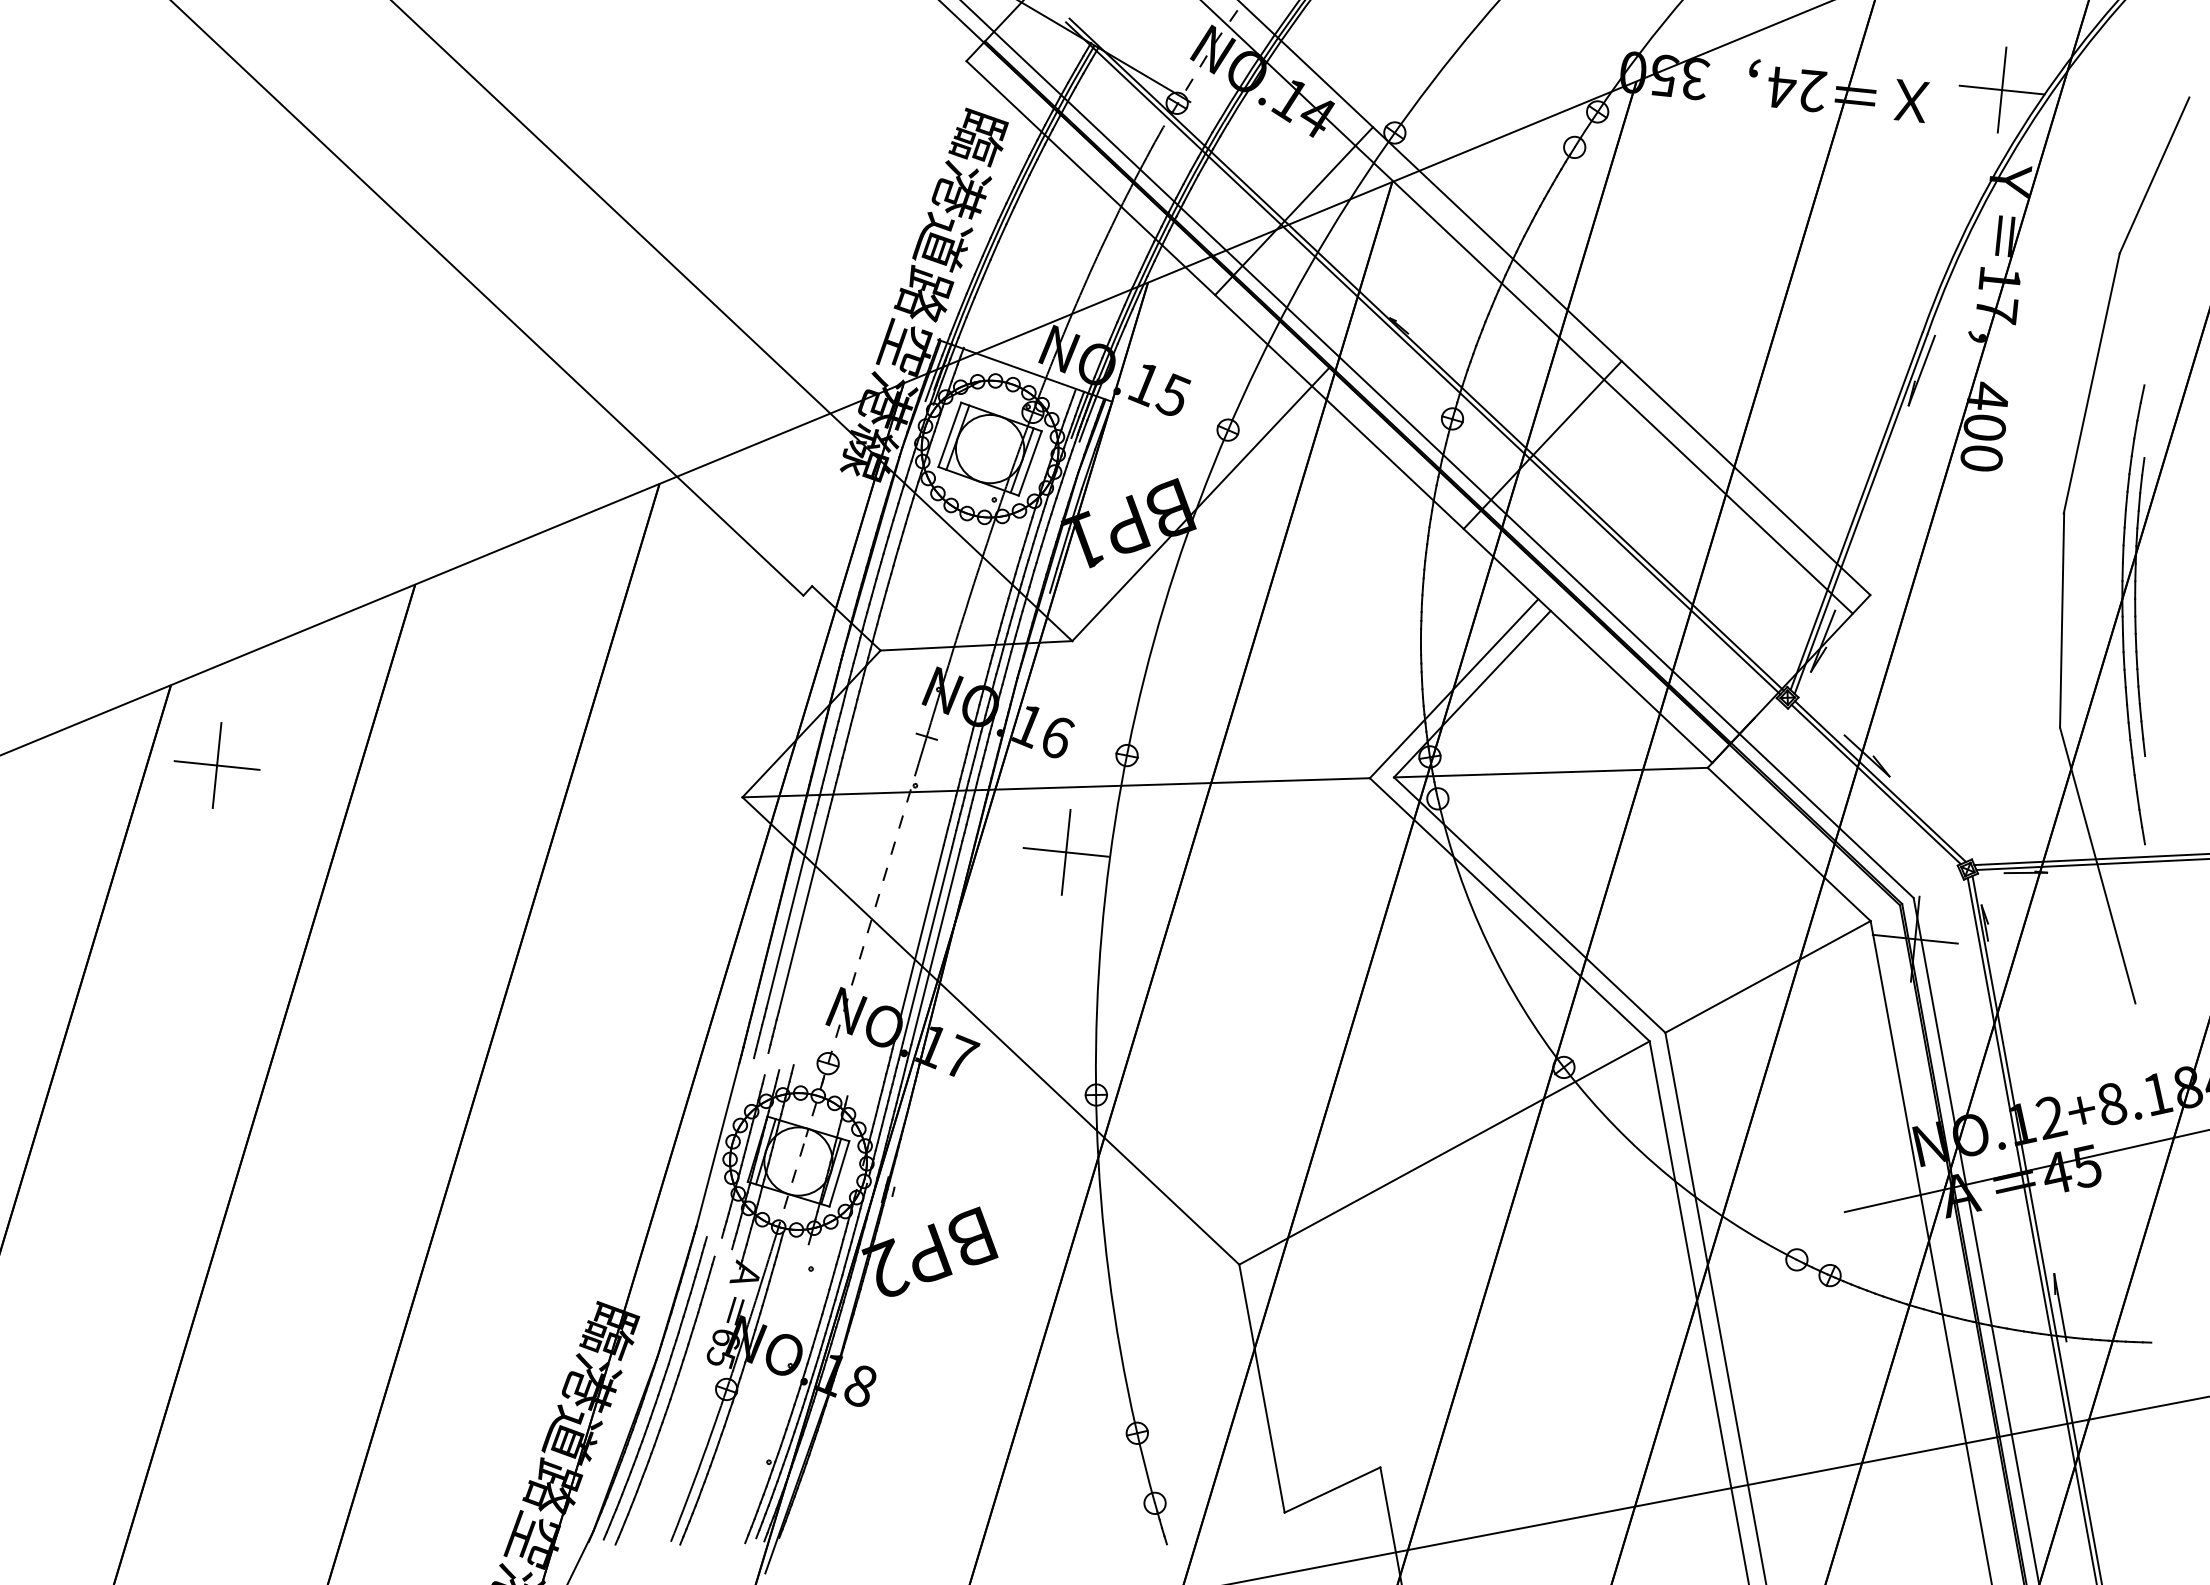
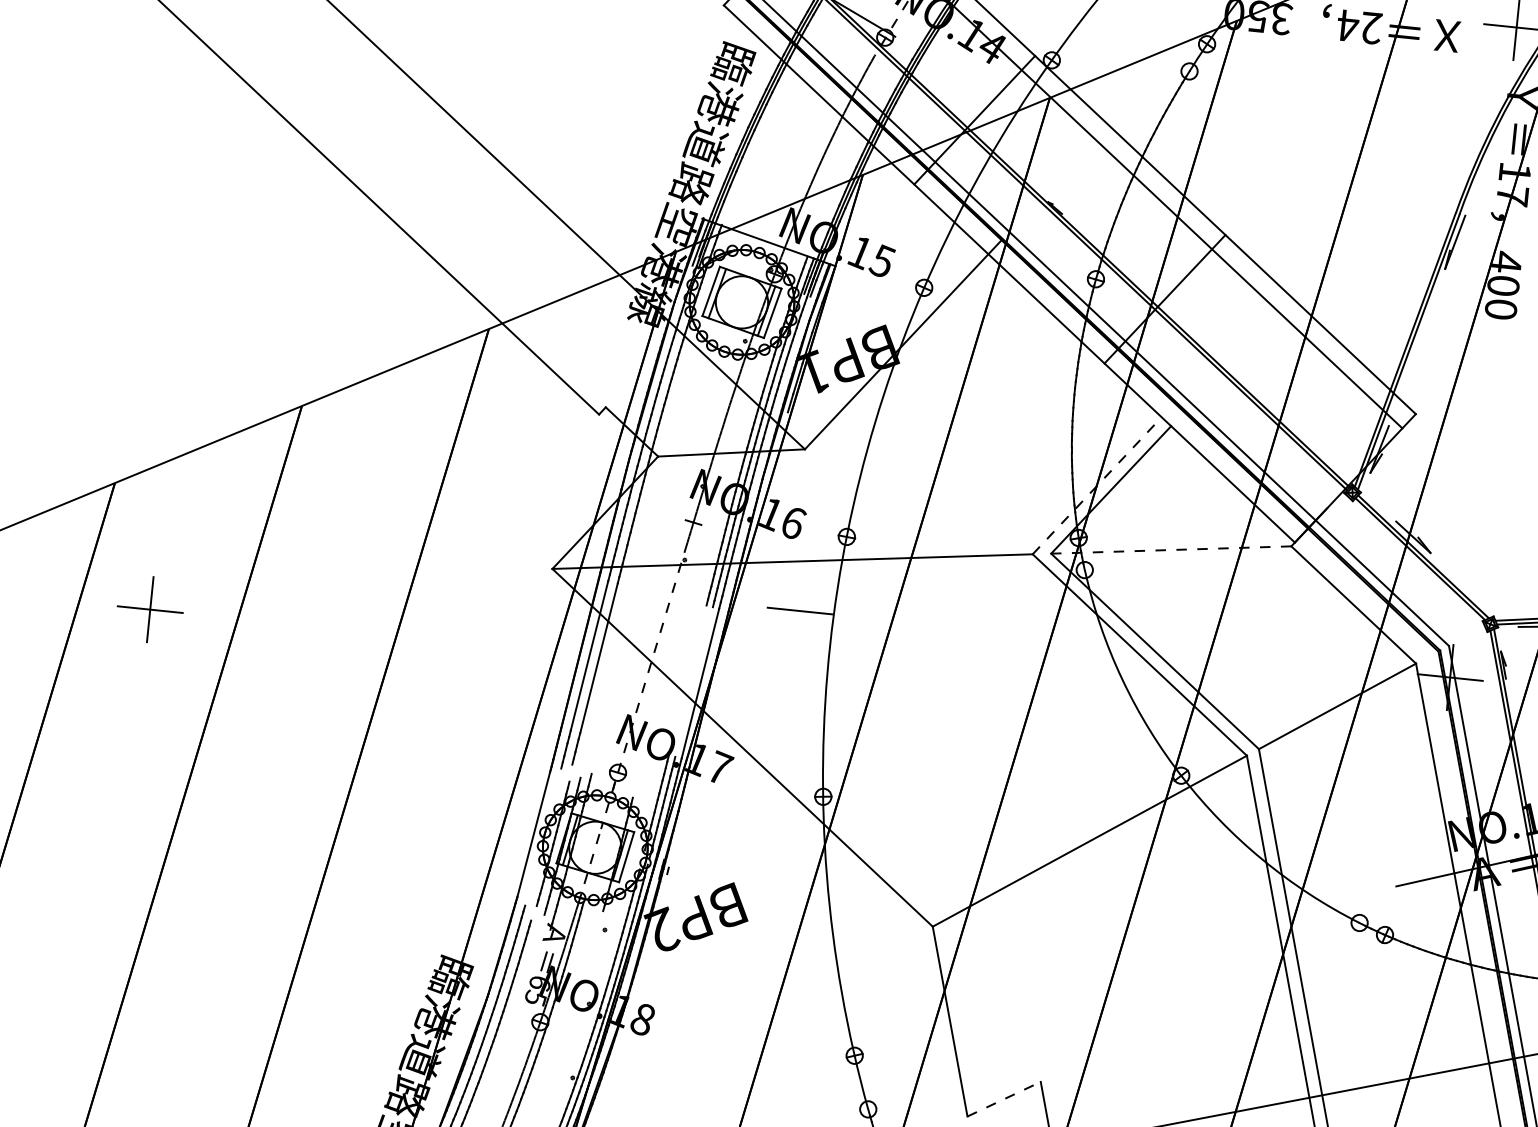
line: (1454, 688) -> (1097, 485), solid -> dashed
part: (216, 765) -> (149, 609), moved
line: (1550, 772) -> (1170, 549), solid -> dashed
line: (1065, 851) -> (799, 610), removed
line: (918, 942) -> (687, 680), removed
line: (927, 944) -> (694, 681), removed
line: (1332, 1490) -> (1004, 1099), solid -> dashed

